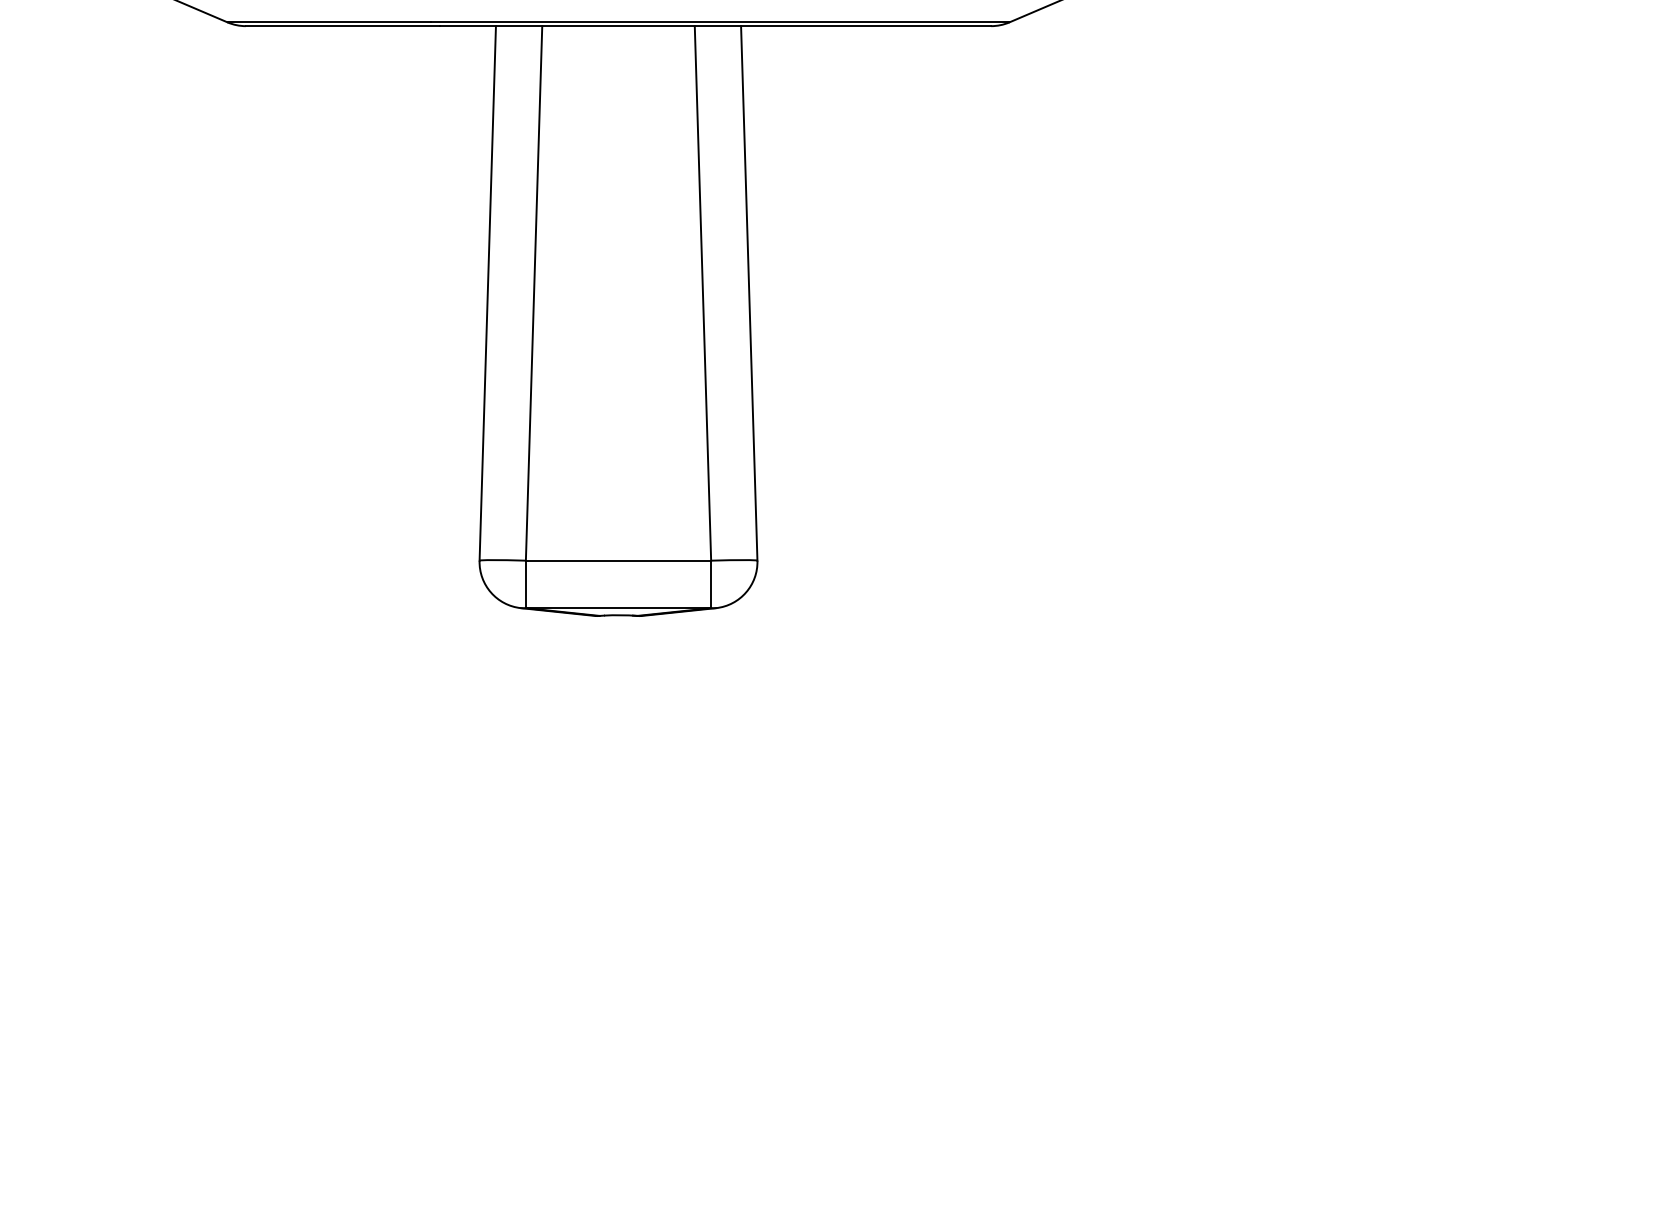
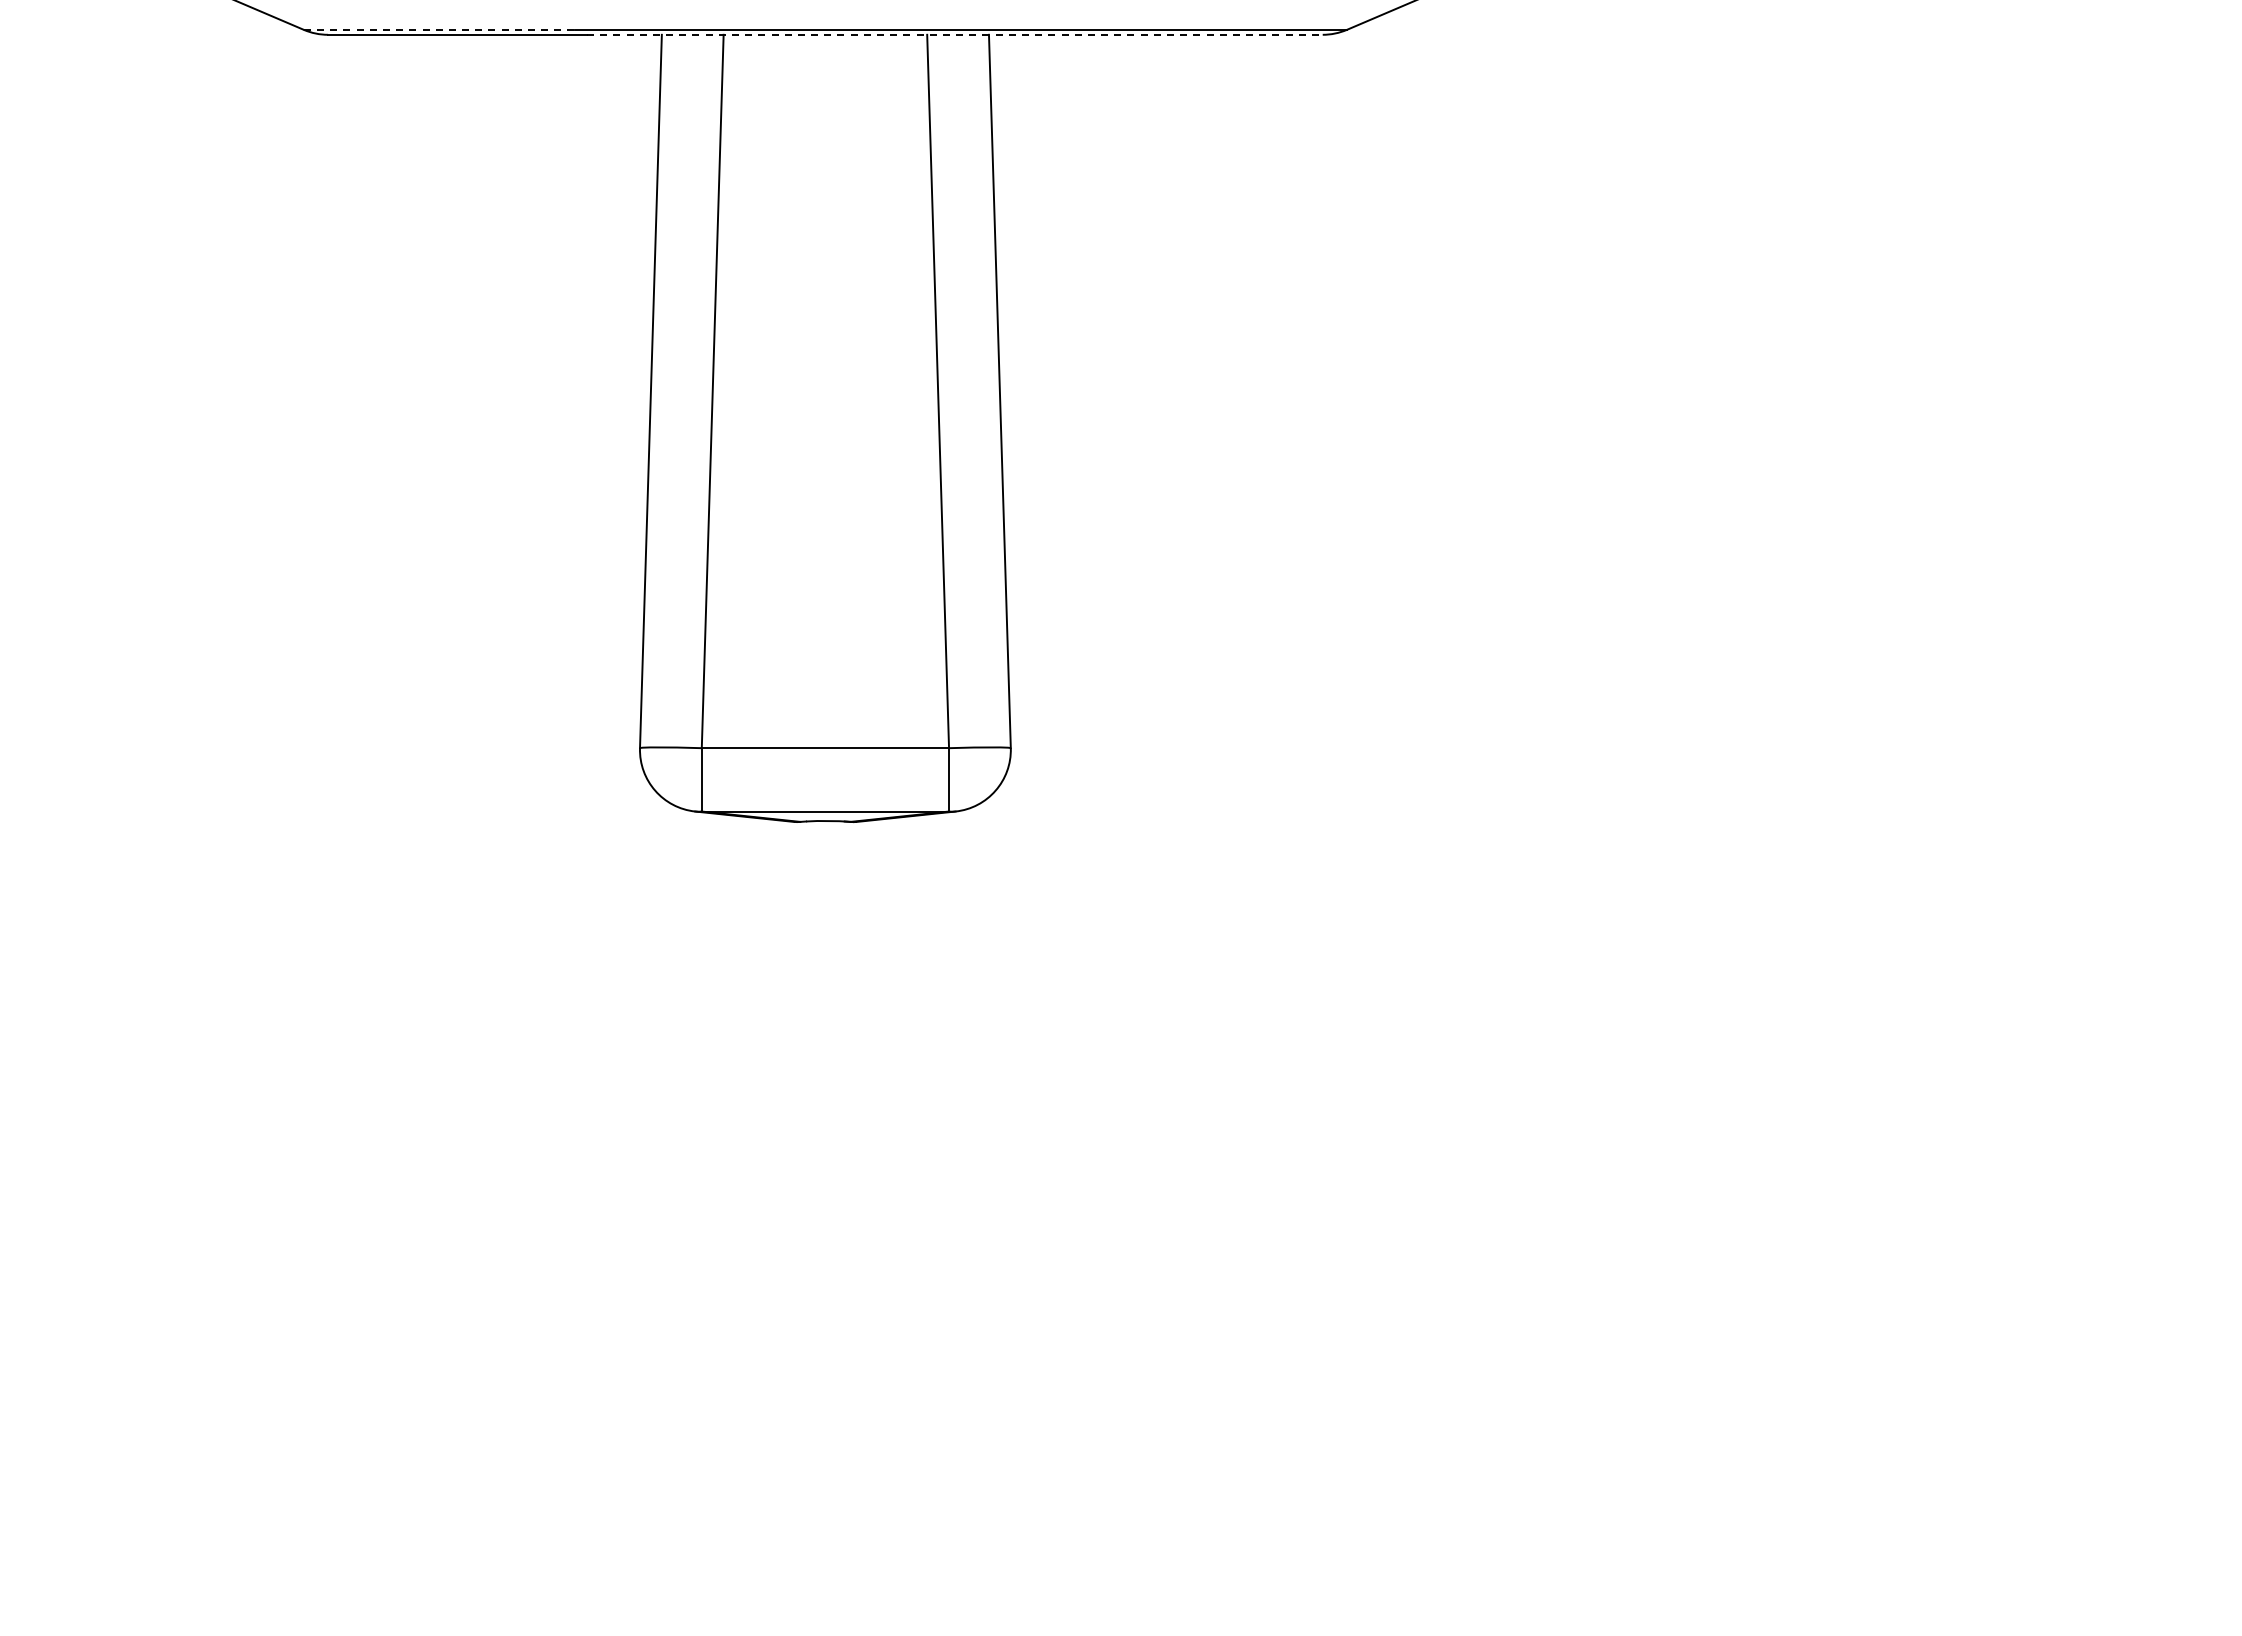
line: (329, 22) -> (439, 29), solid -> dashed
line: (715, 25) -> (954, 34), solid -> dashed

